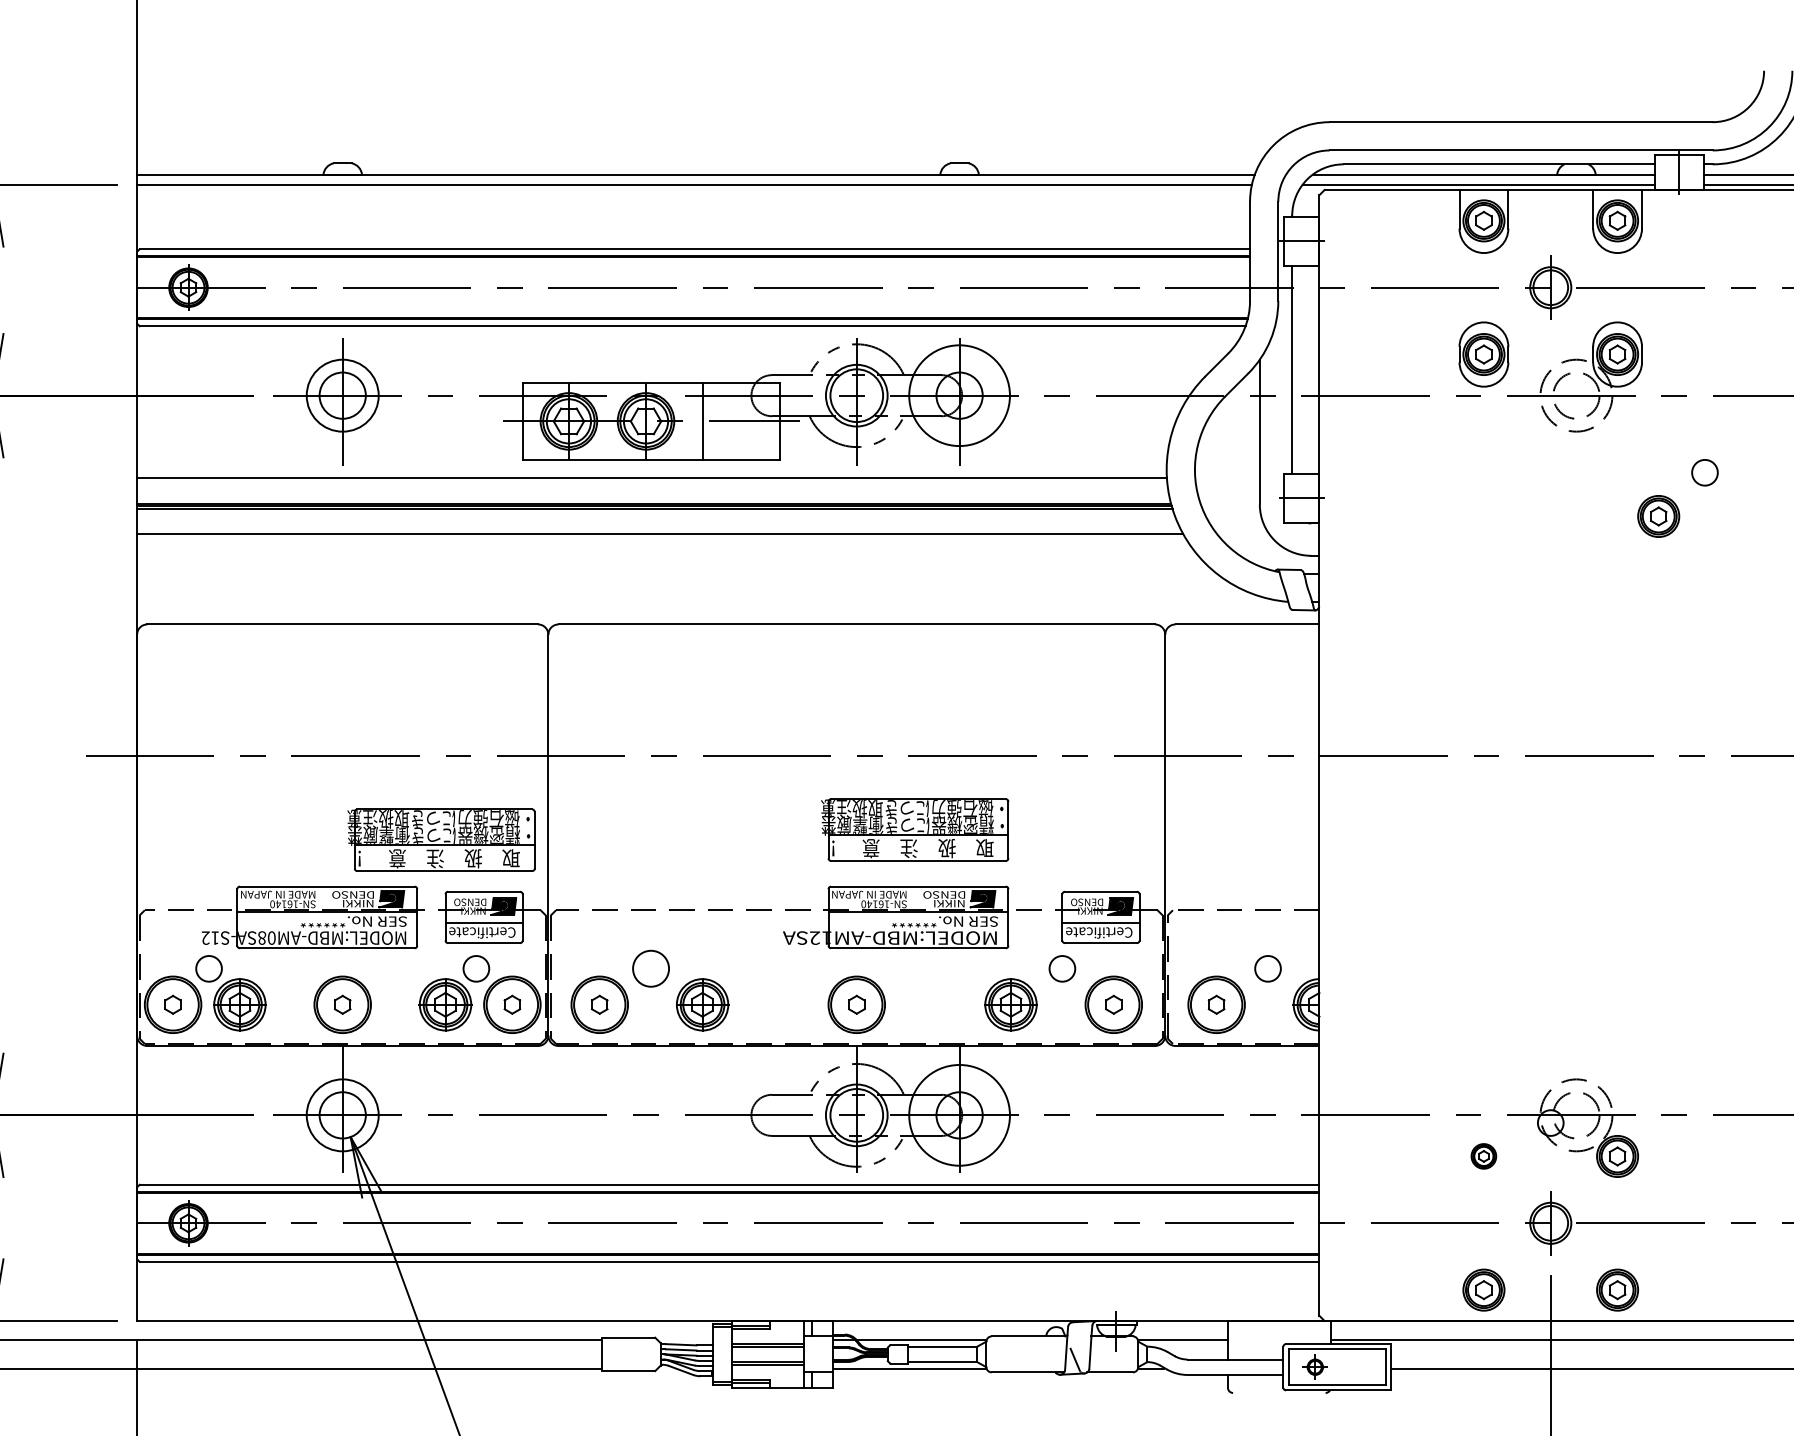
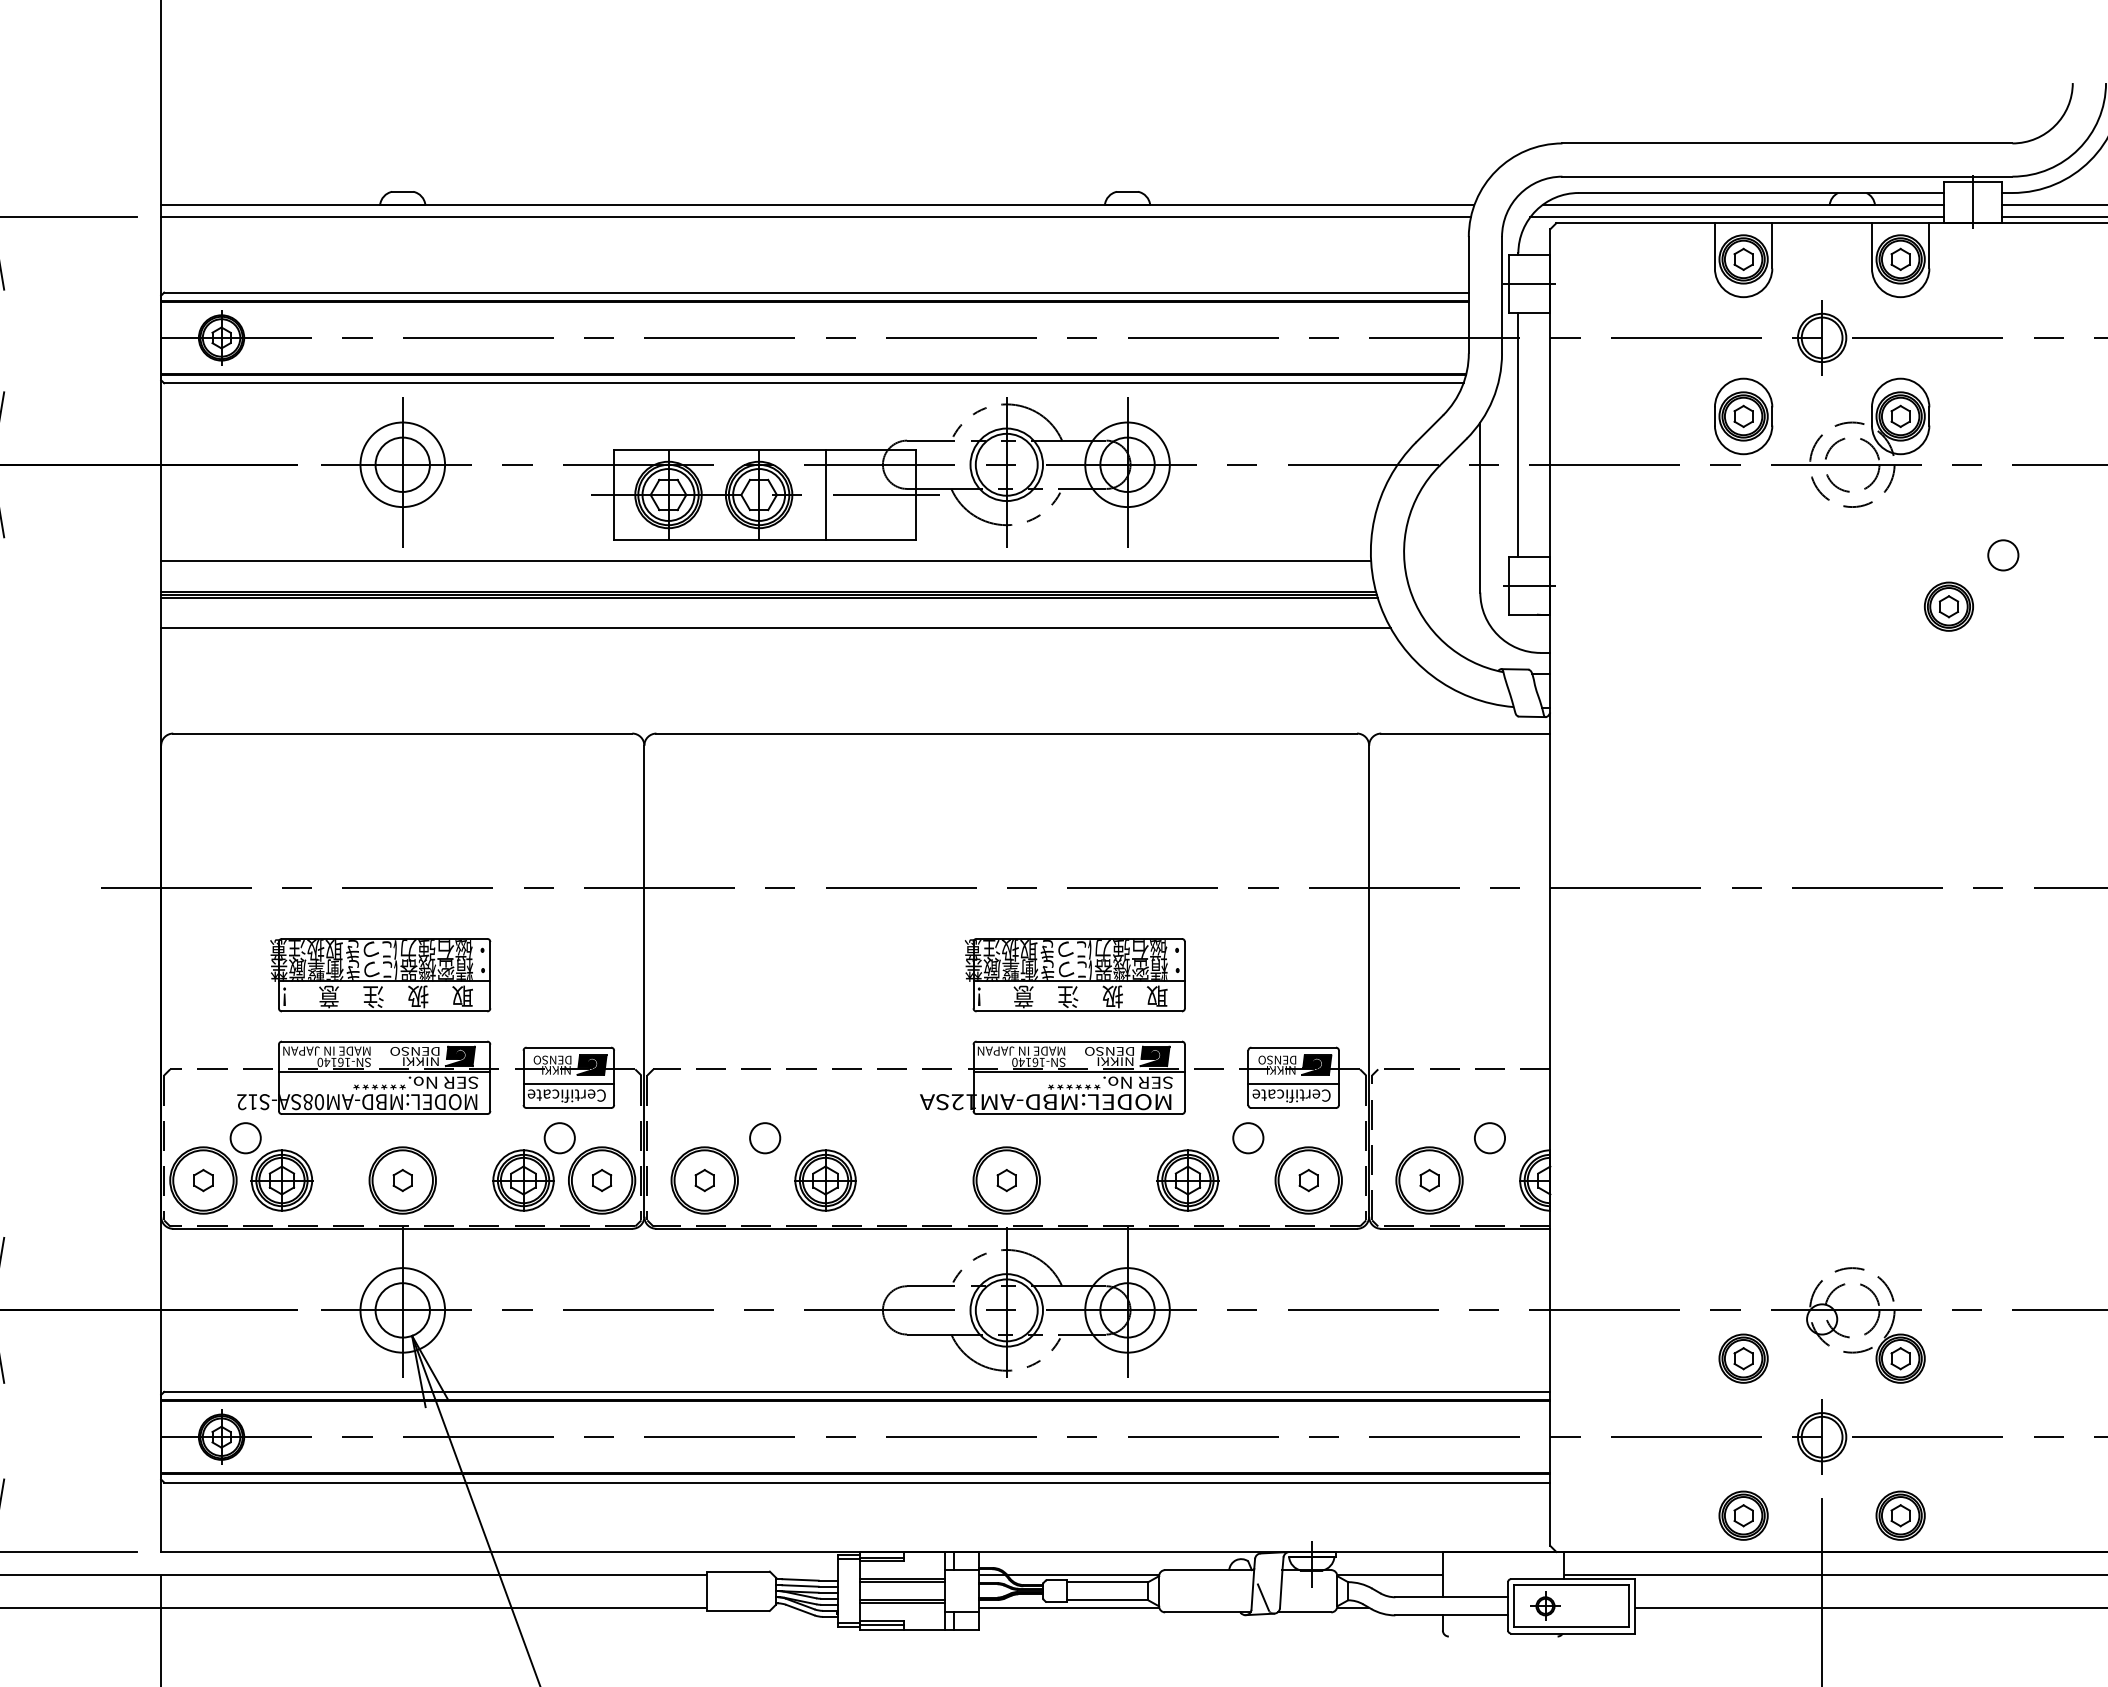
circle: (959, 395) -> (1127, 464), size x0.71
part: (441, 840) -> (380, 975), moved
circle: (651, 969) -> (765, 1138), size x0.71
circle: (959, 1115) -> (1127, 1310), size x0.71
part: (1483, 1156) -> (1743, 1358), size x1.67

